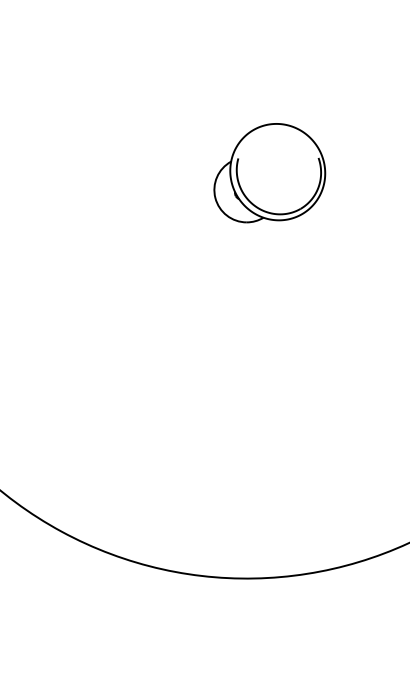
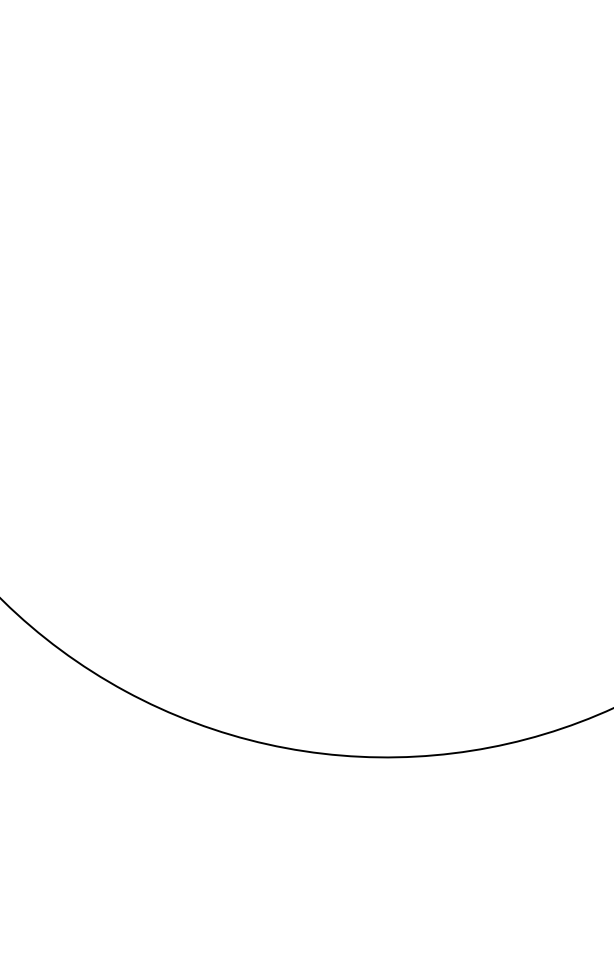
part: (269, 173) -> (418, 185), removed

